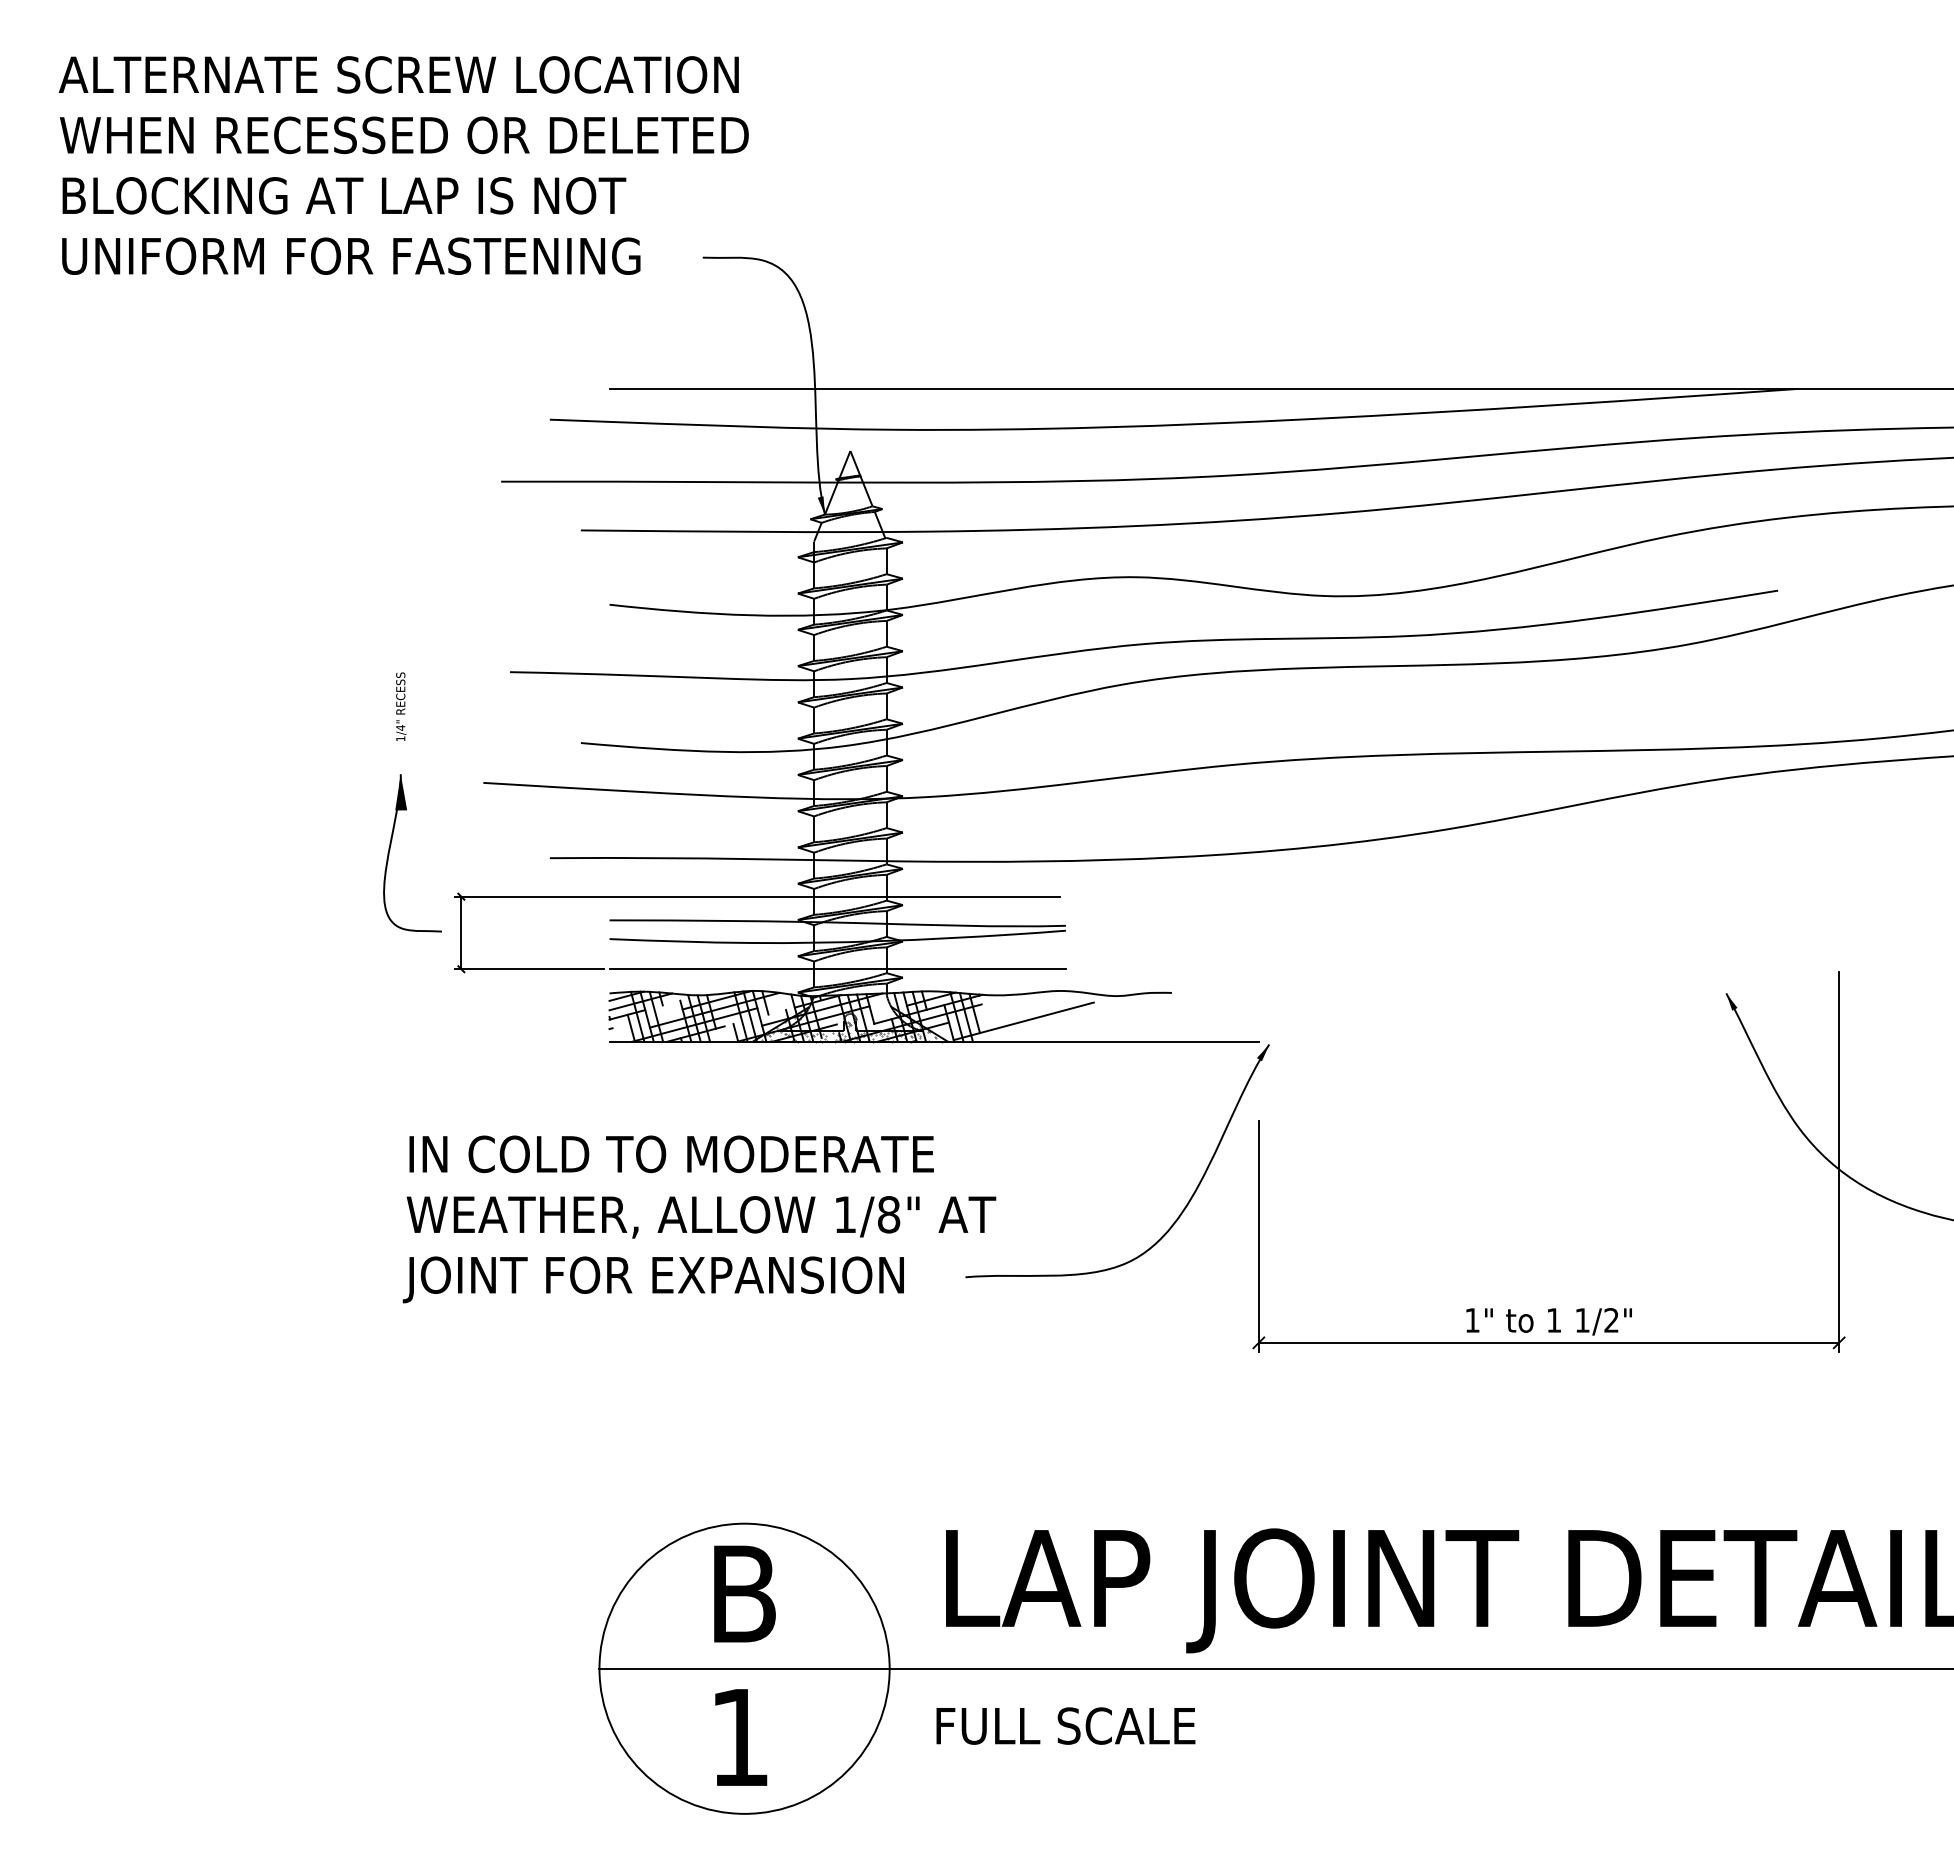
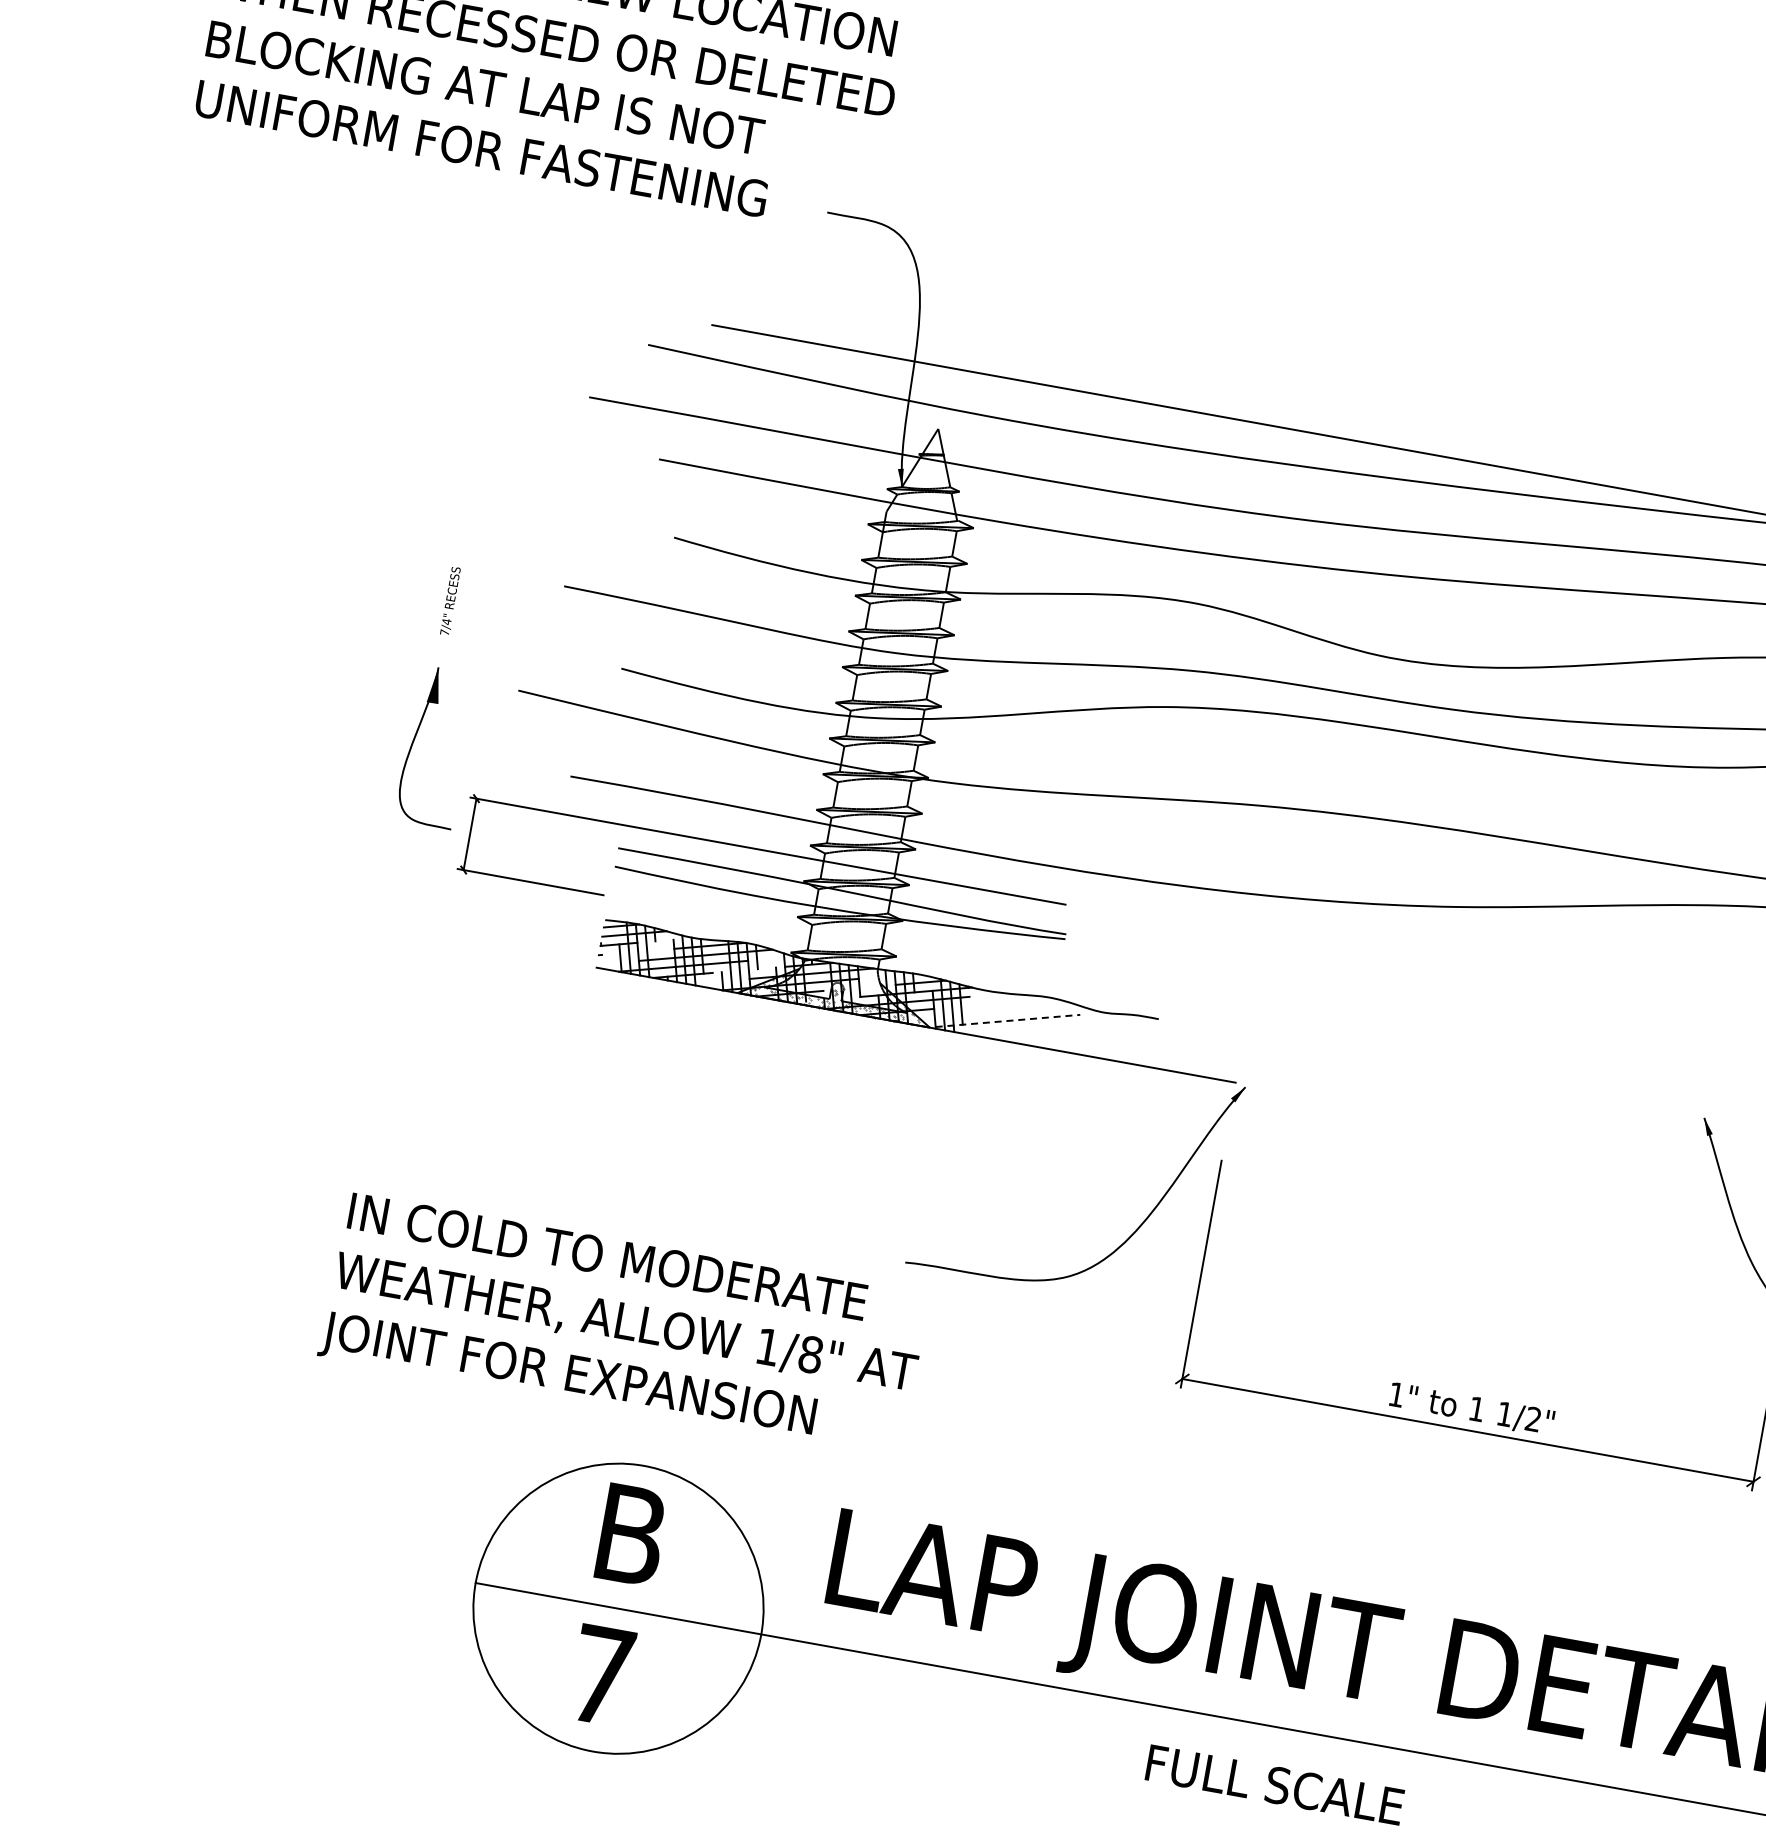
text: (400, 738) -> (444, 632), 1/4" -> 7/4"
line: (837, 969) -> (833, 936), removed
line: (1023, 1021) -> (1007, 1021), solid -> dashed
text: (699, 1219) -> (623, 1325), moved
text: (1065, 1725) -> (1274, 1784), moved
text: (739, 1737) -> (601, 1675), 1 -> 7

